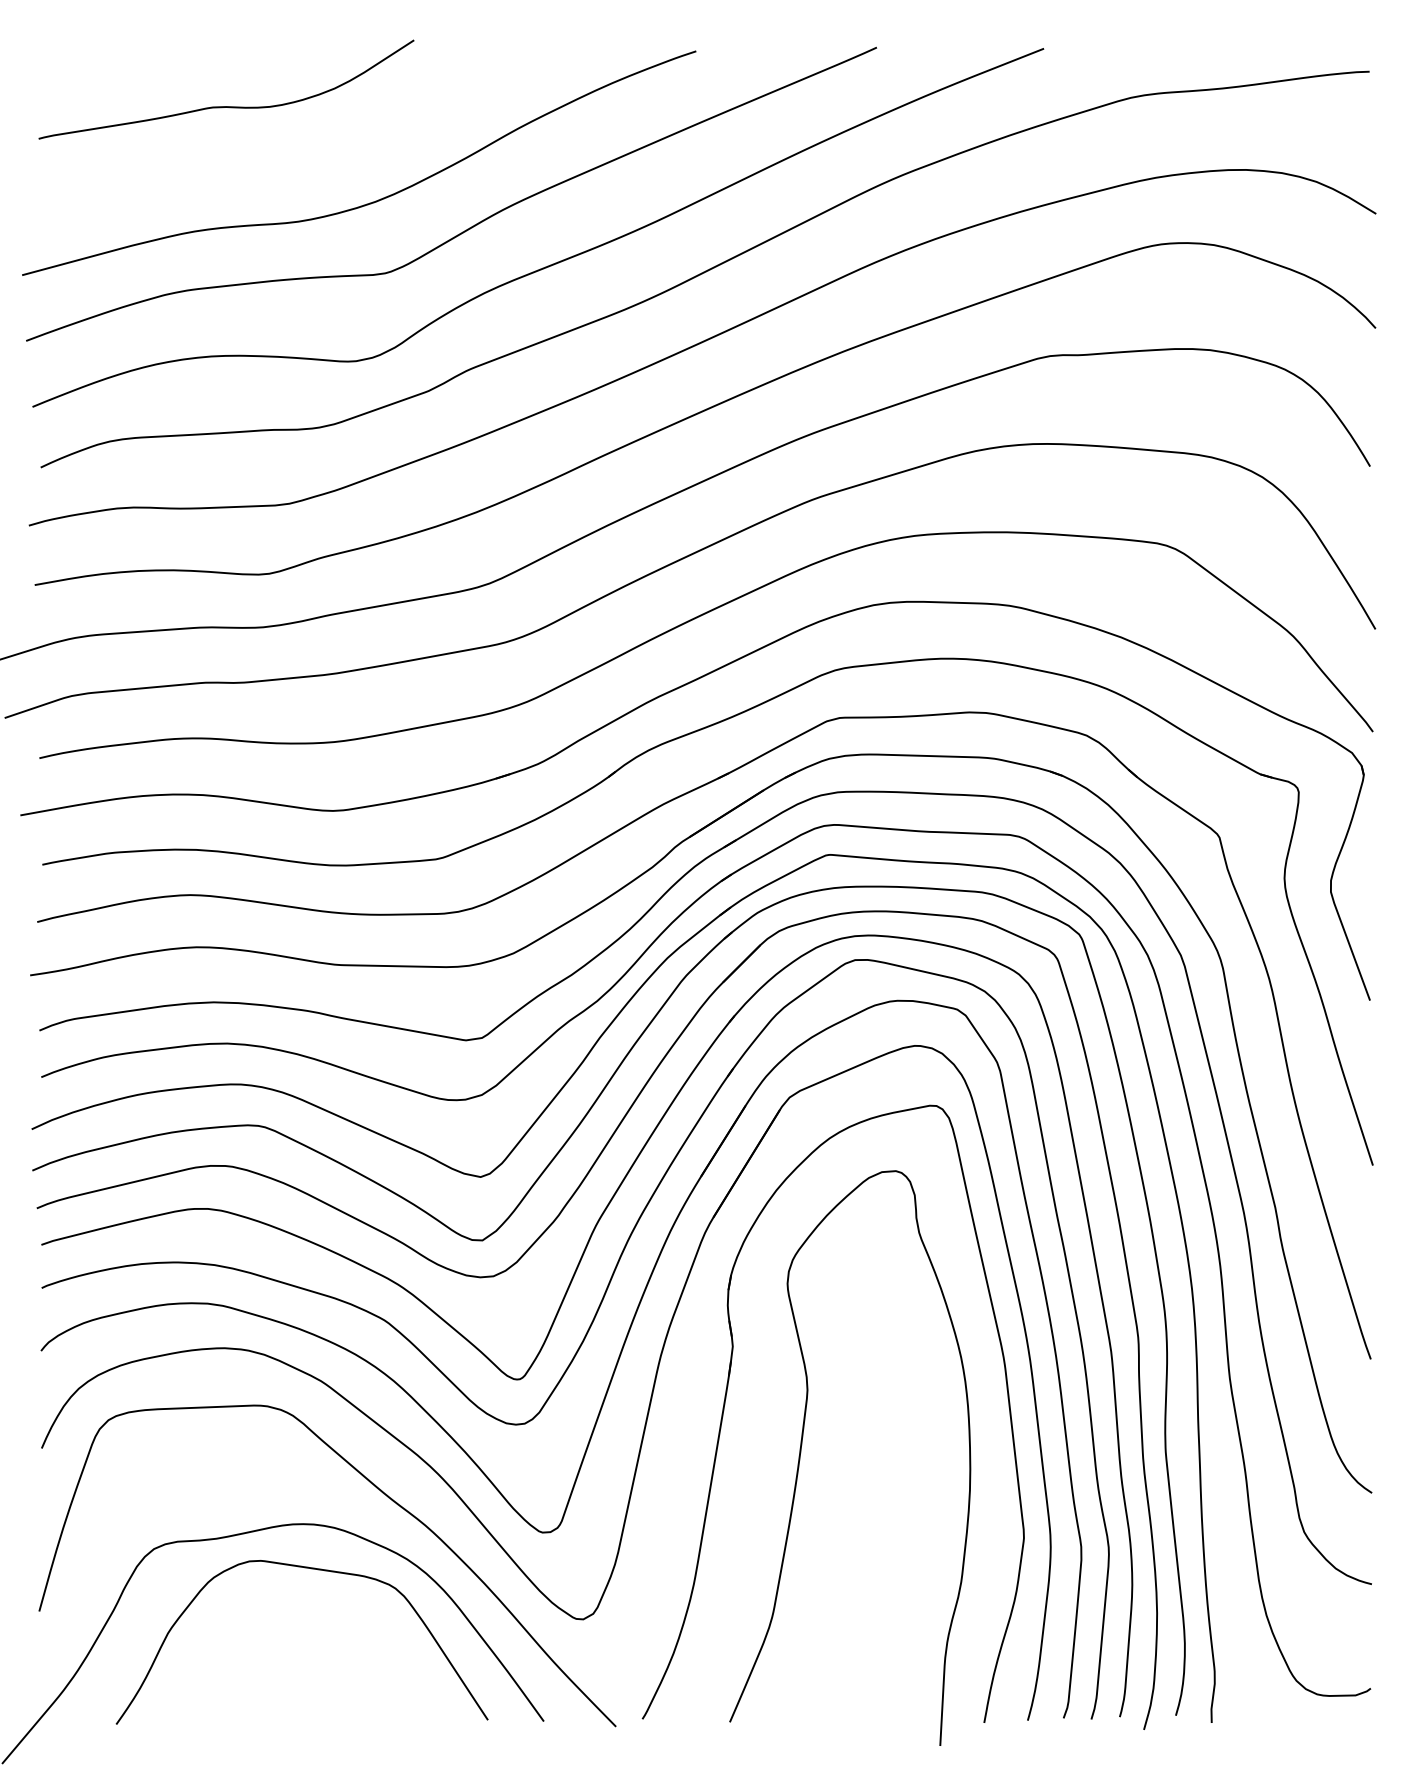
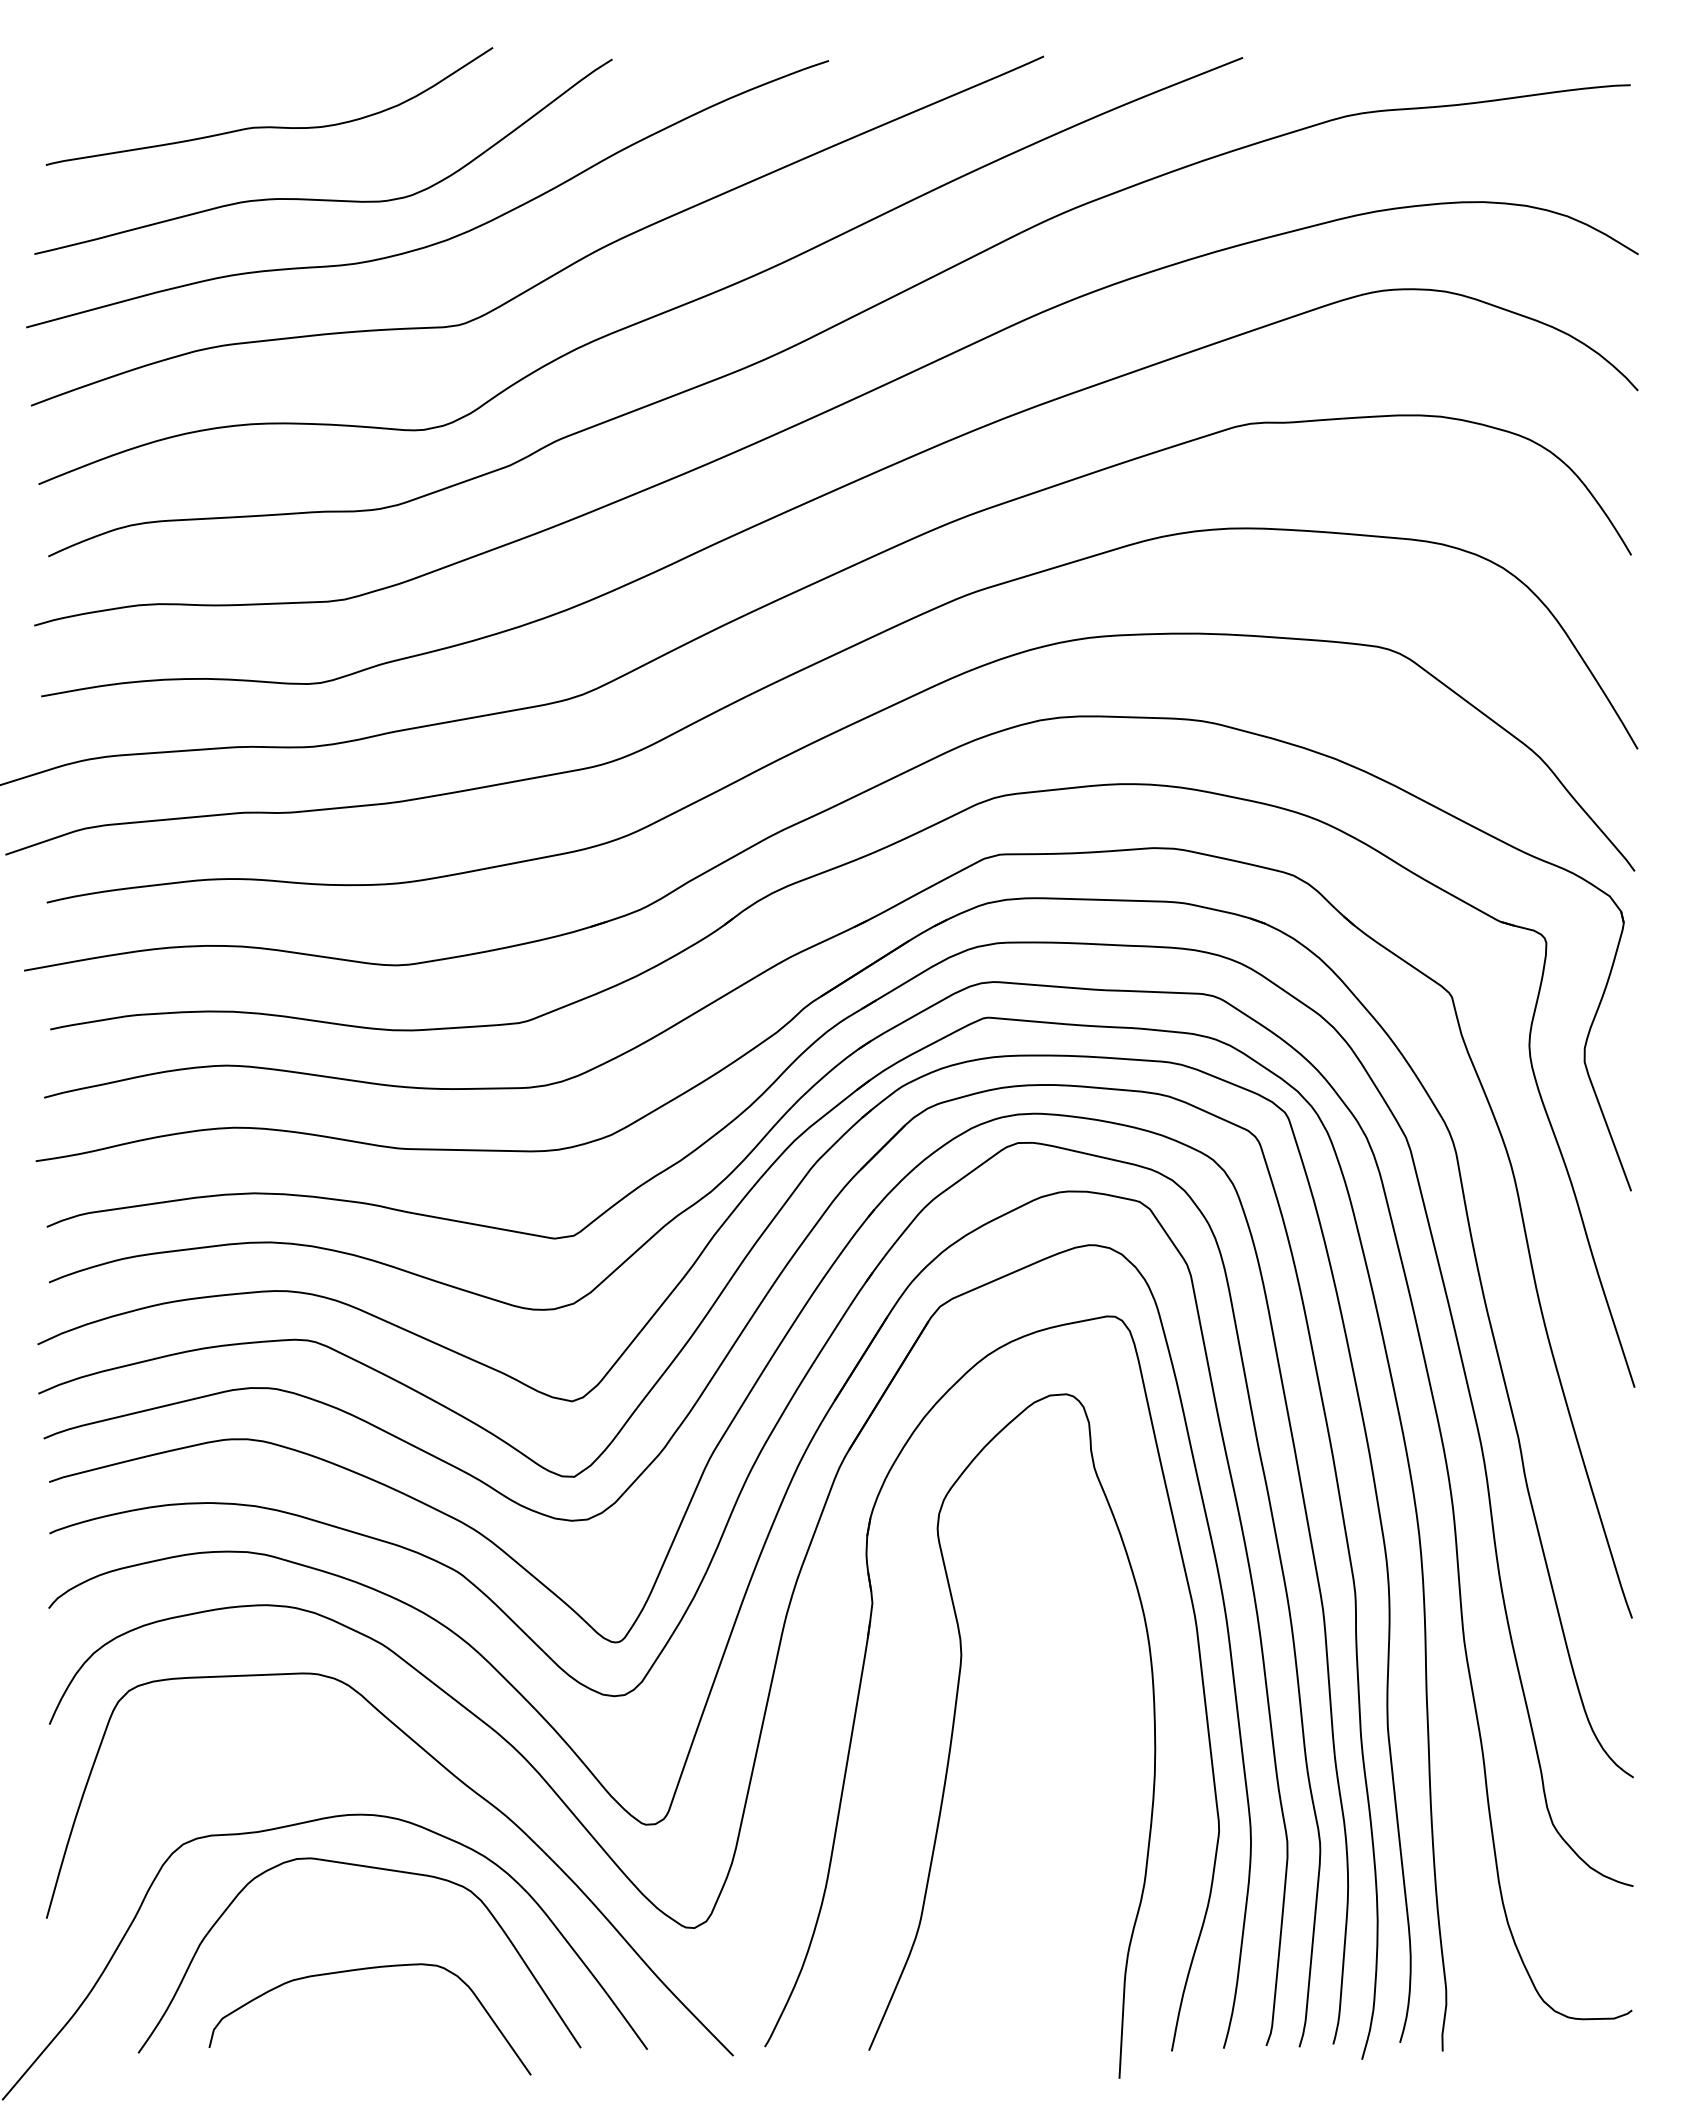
curve: (271, 167) -> (323, 199), added
curve: (302, 1655) -> (360, 1970), added

